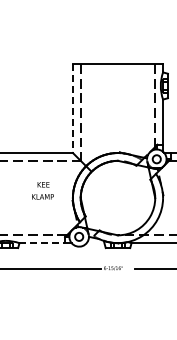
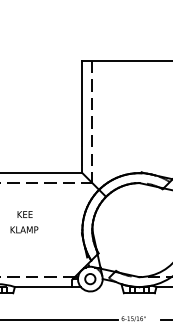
line: (72, 109) -> (81, 118), dashed -> solid
text: (42, 190) -> (23, 221), moved
line: (42, 243) -> (43, 287), dashed -> solid

